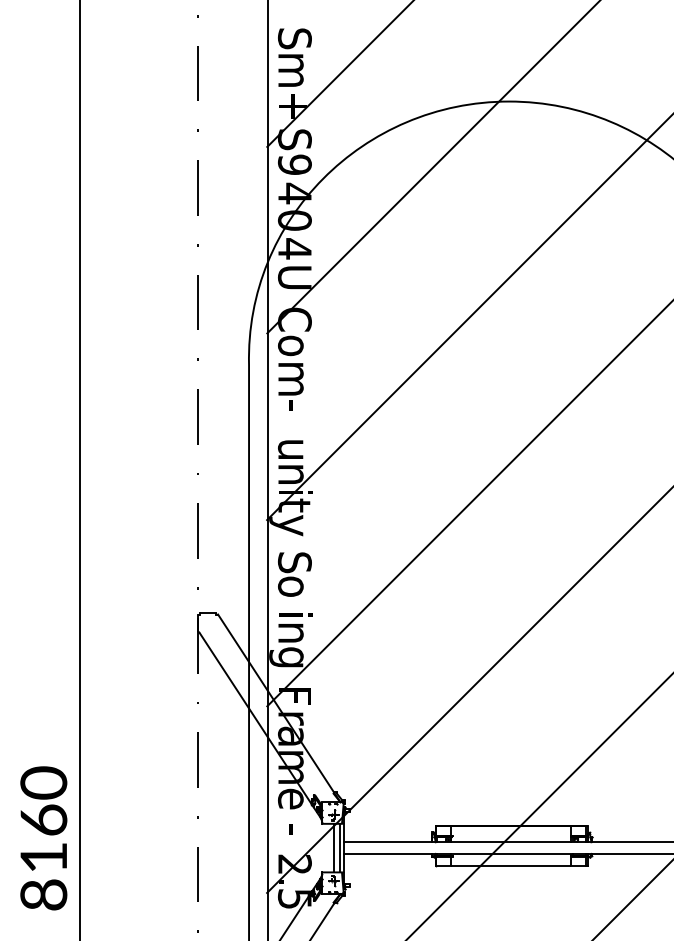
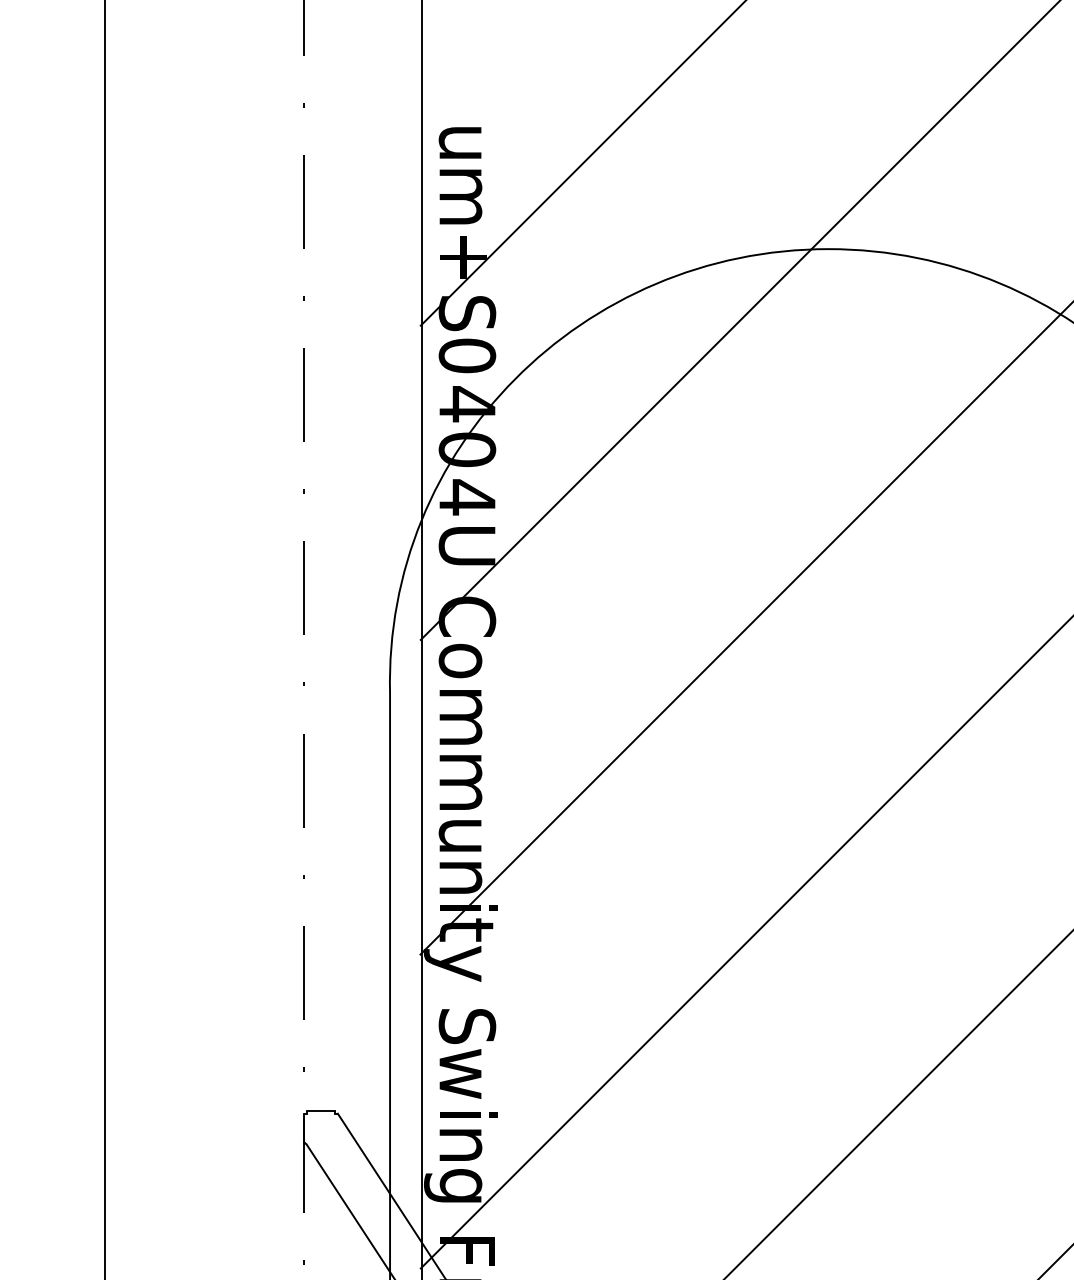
text: (294, 38) -> (466, 142), S -> u
text: (294, 164) -> (466, 355), 9 -> 0
text: (290, 417) -> (459, 781), - -> m
text: (290, 590) -> (459, 1073), o -> w

